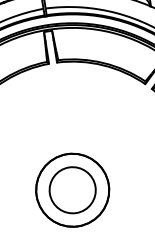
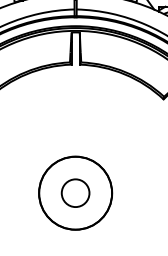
circle: (72, 190) -> (75, 193), size x0.6

